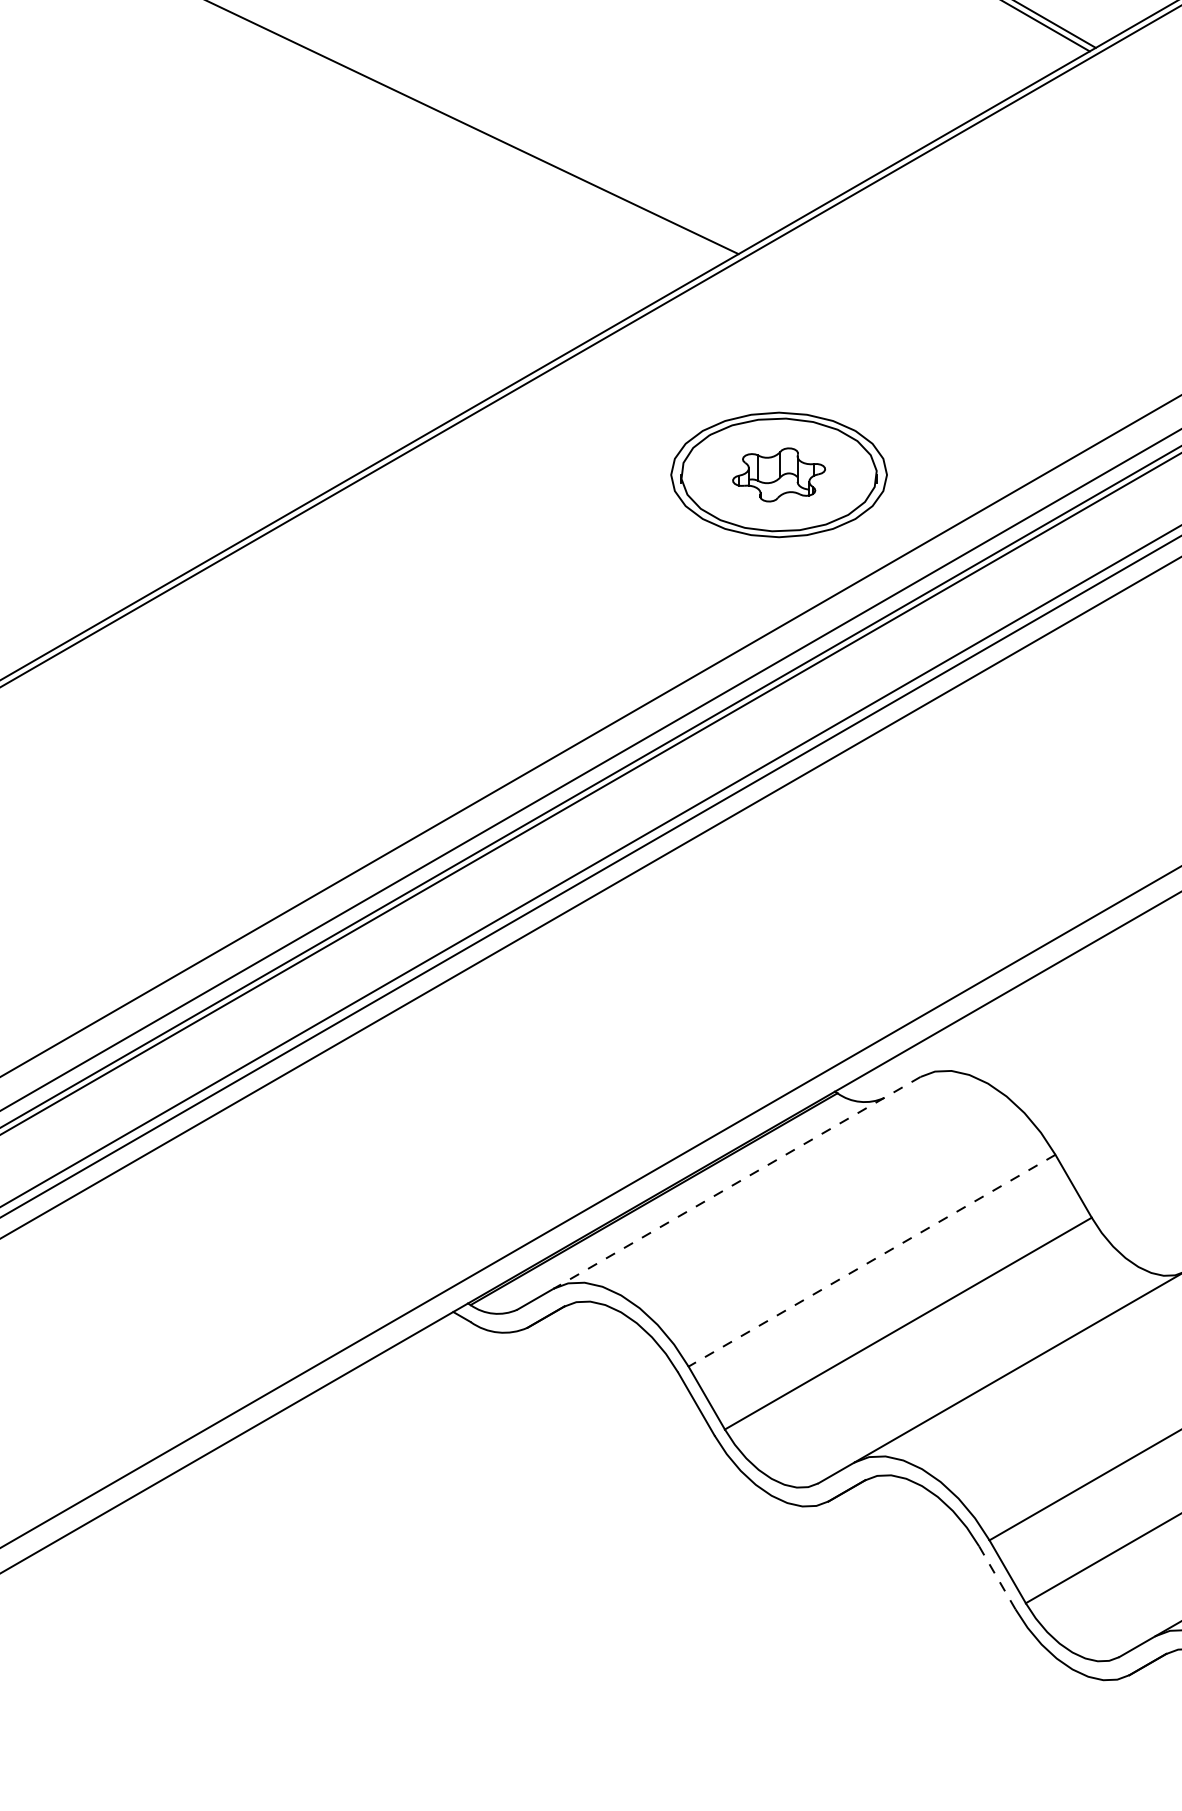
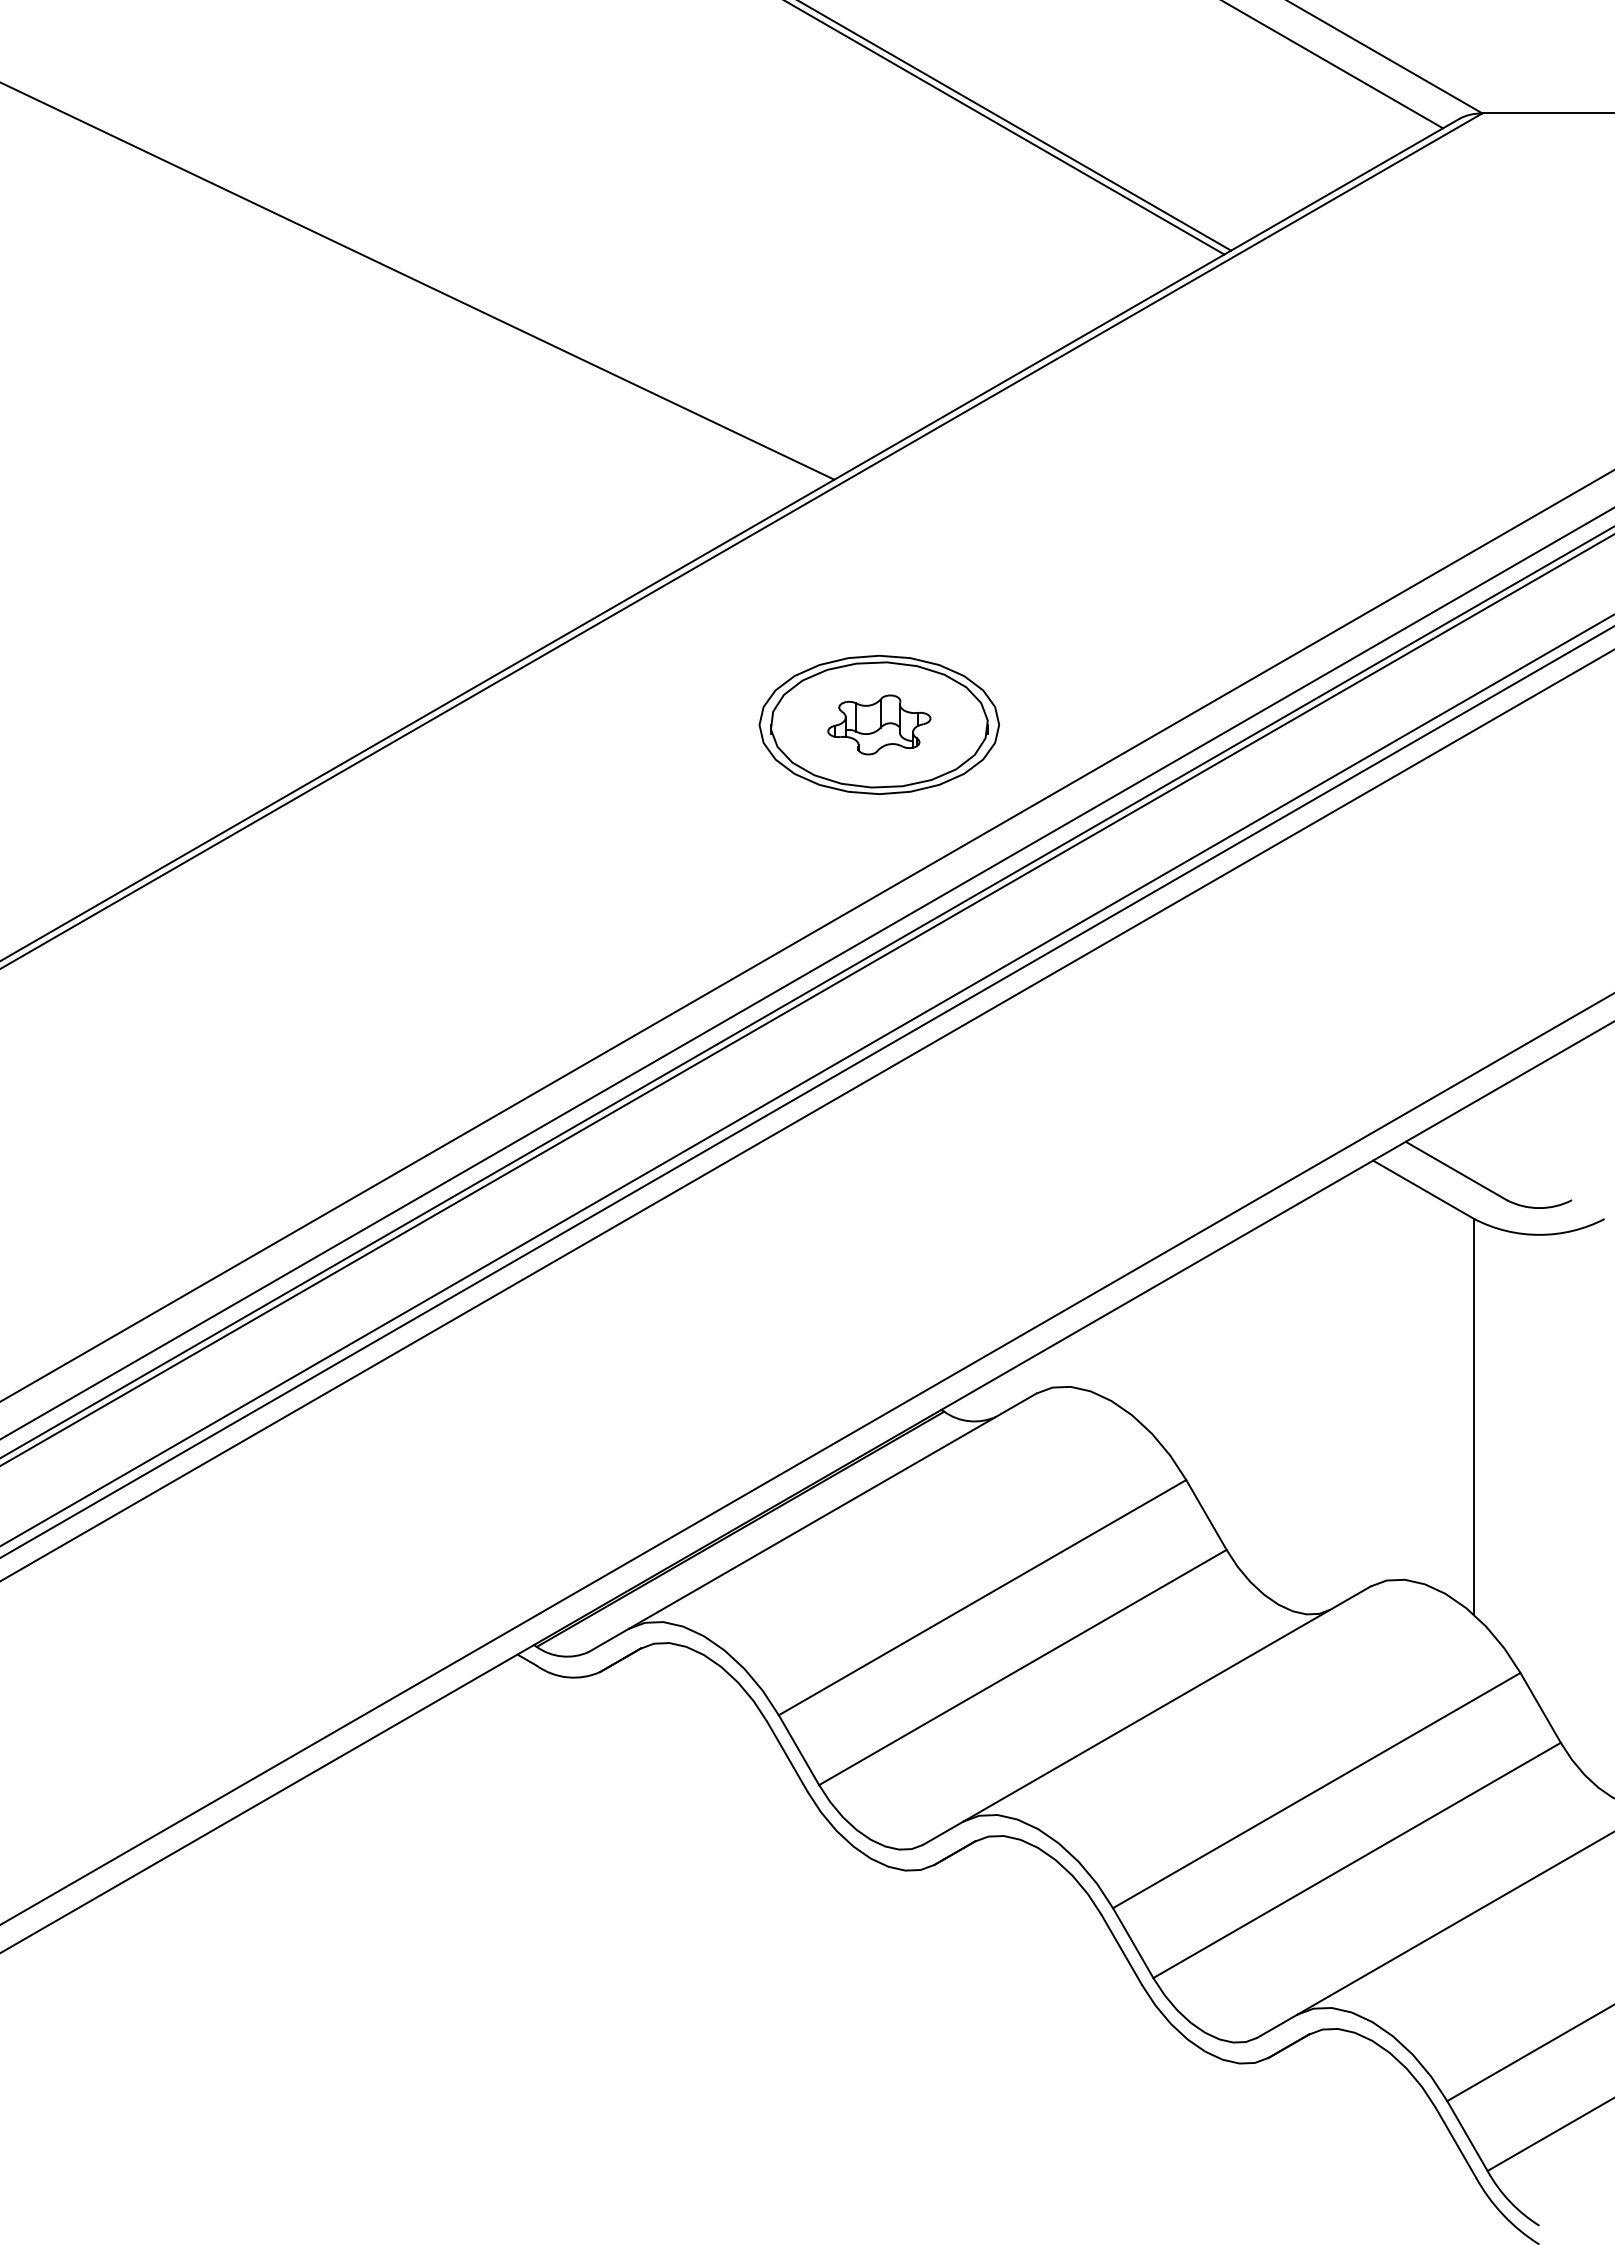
line: (736, 1183) -> (832, 1511), dashed -> solid
line: (871, 1260) -> (982, 1597), dashed -> solid
line: (997, 1577) -> (1121, 1949), dashed -> solid

